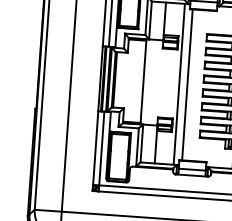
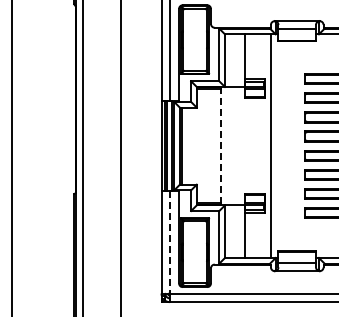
line: (143, 82) -> (221, 146), solid -> dashed
line: (187, 85) -> (282, 146), removed
line: (102, 148) -> (170, 242), solid -> dashed

